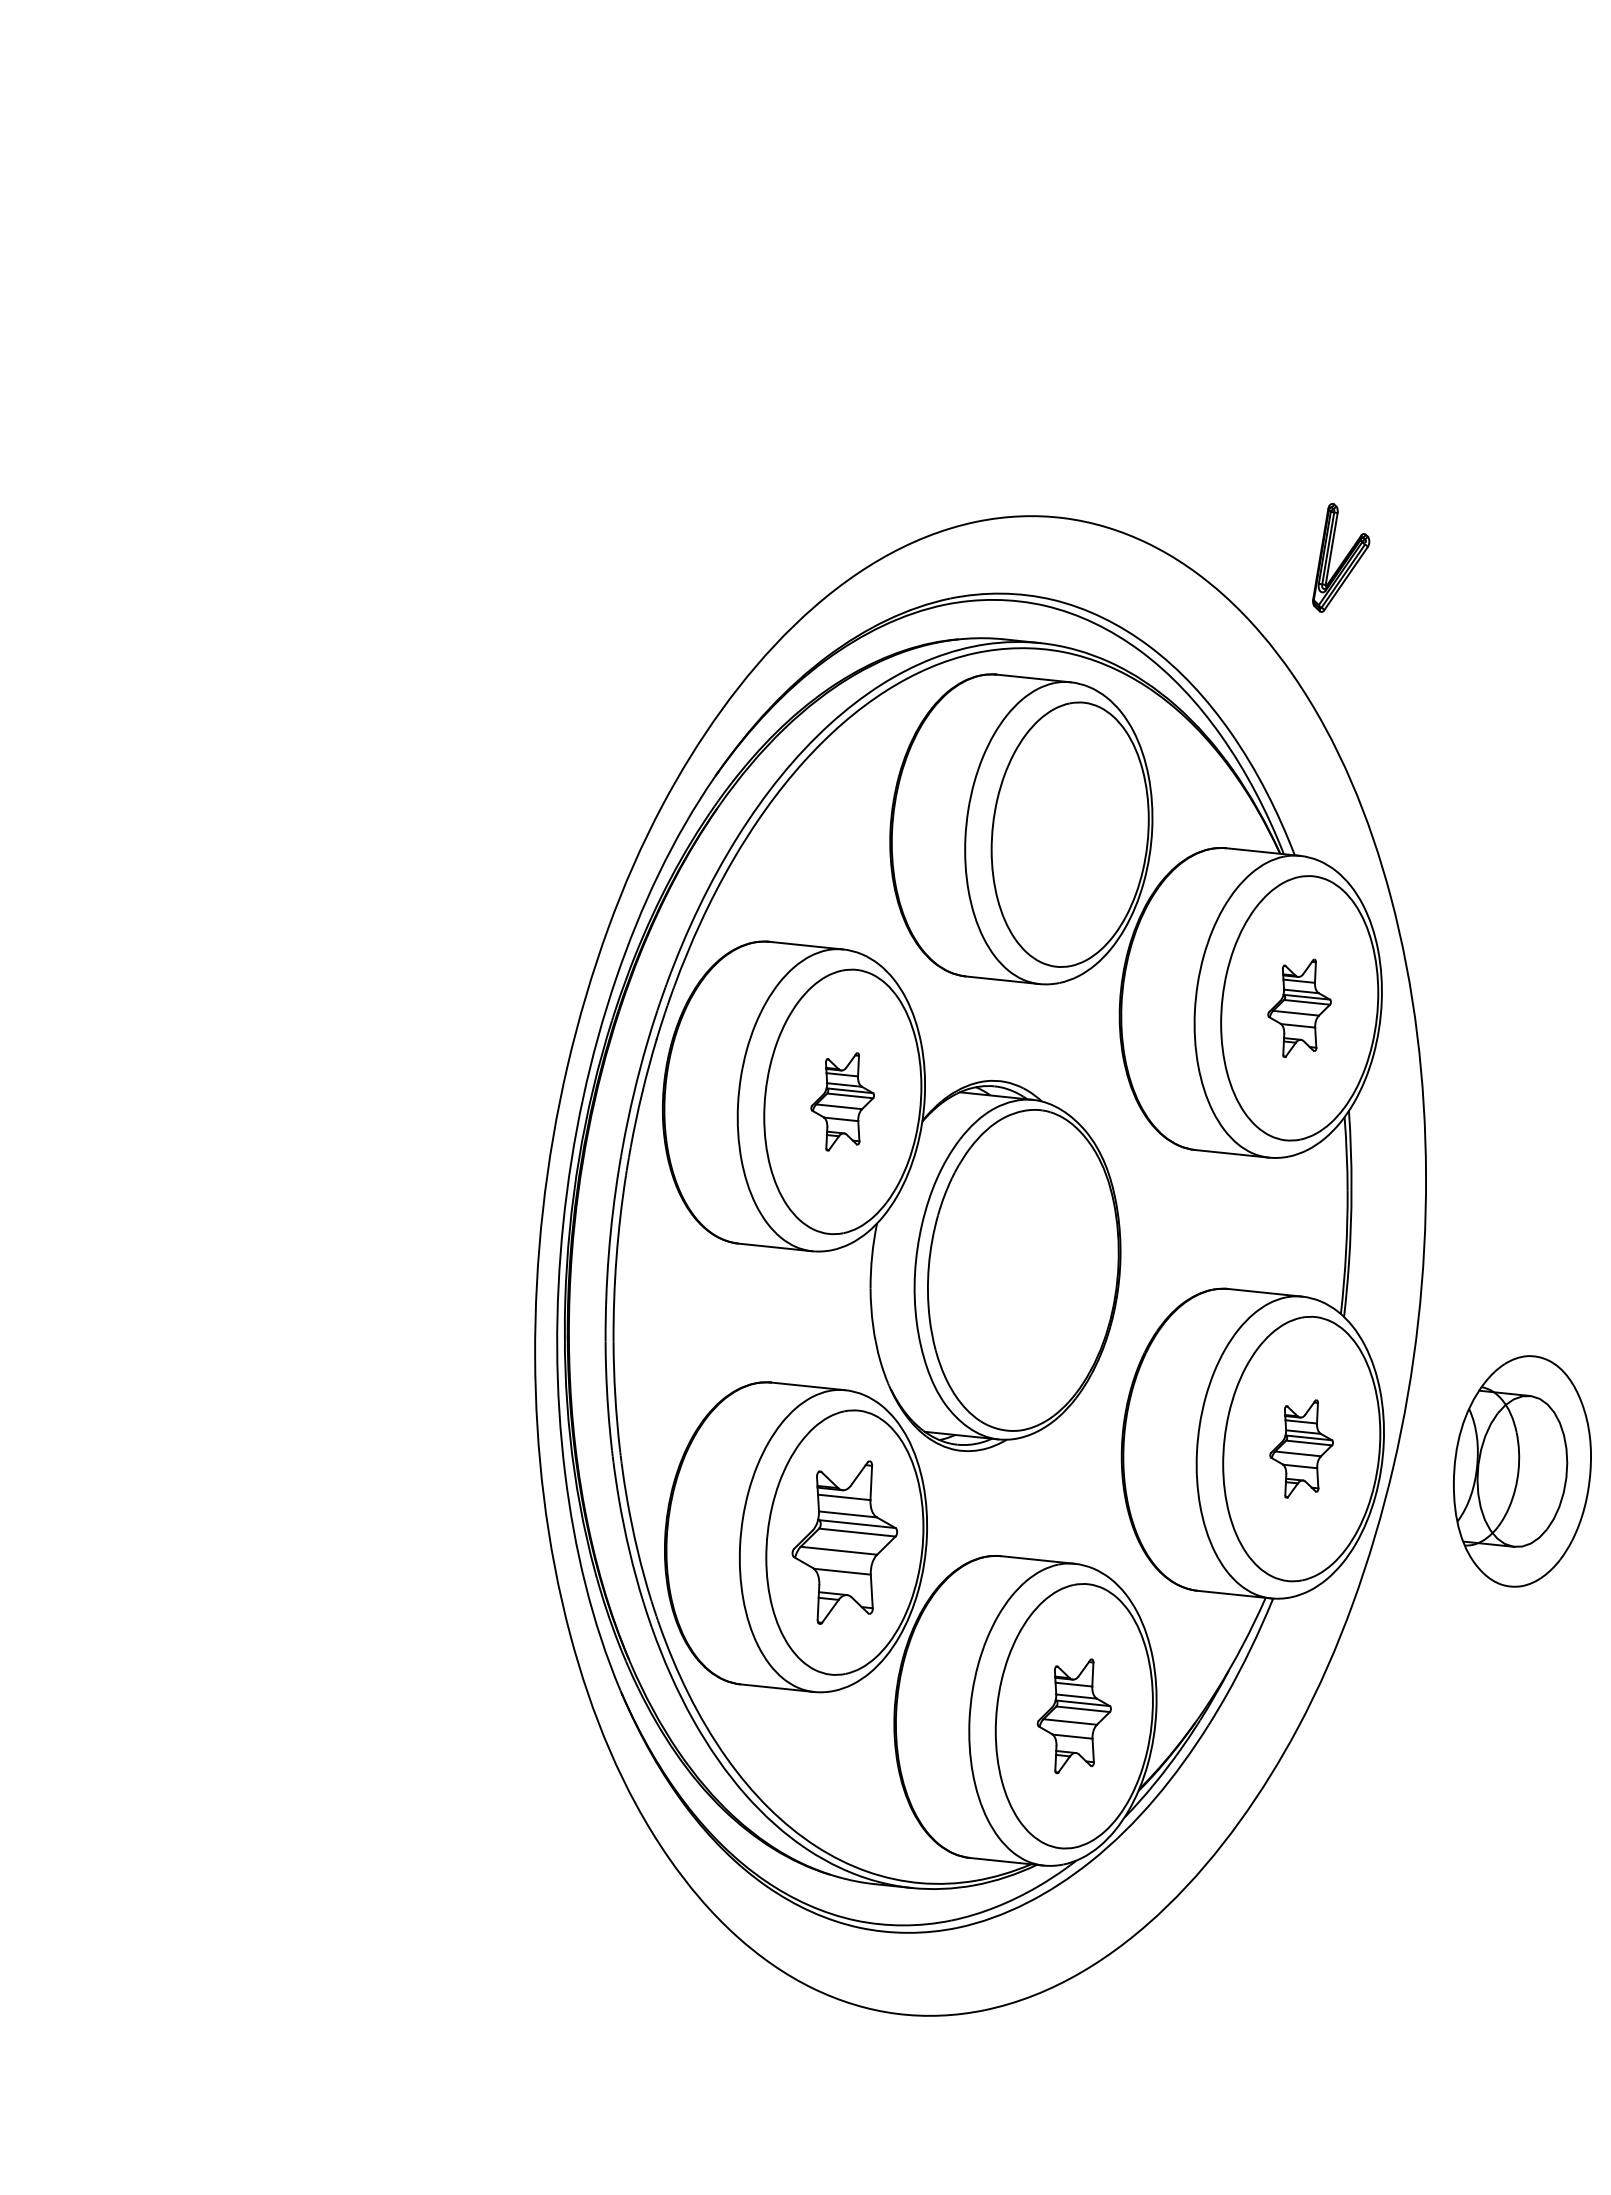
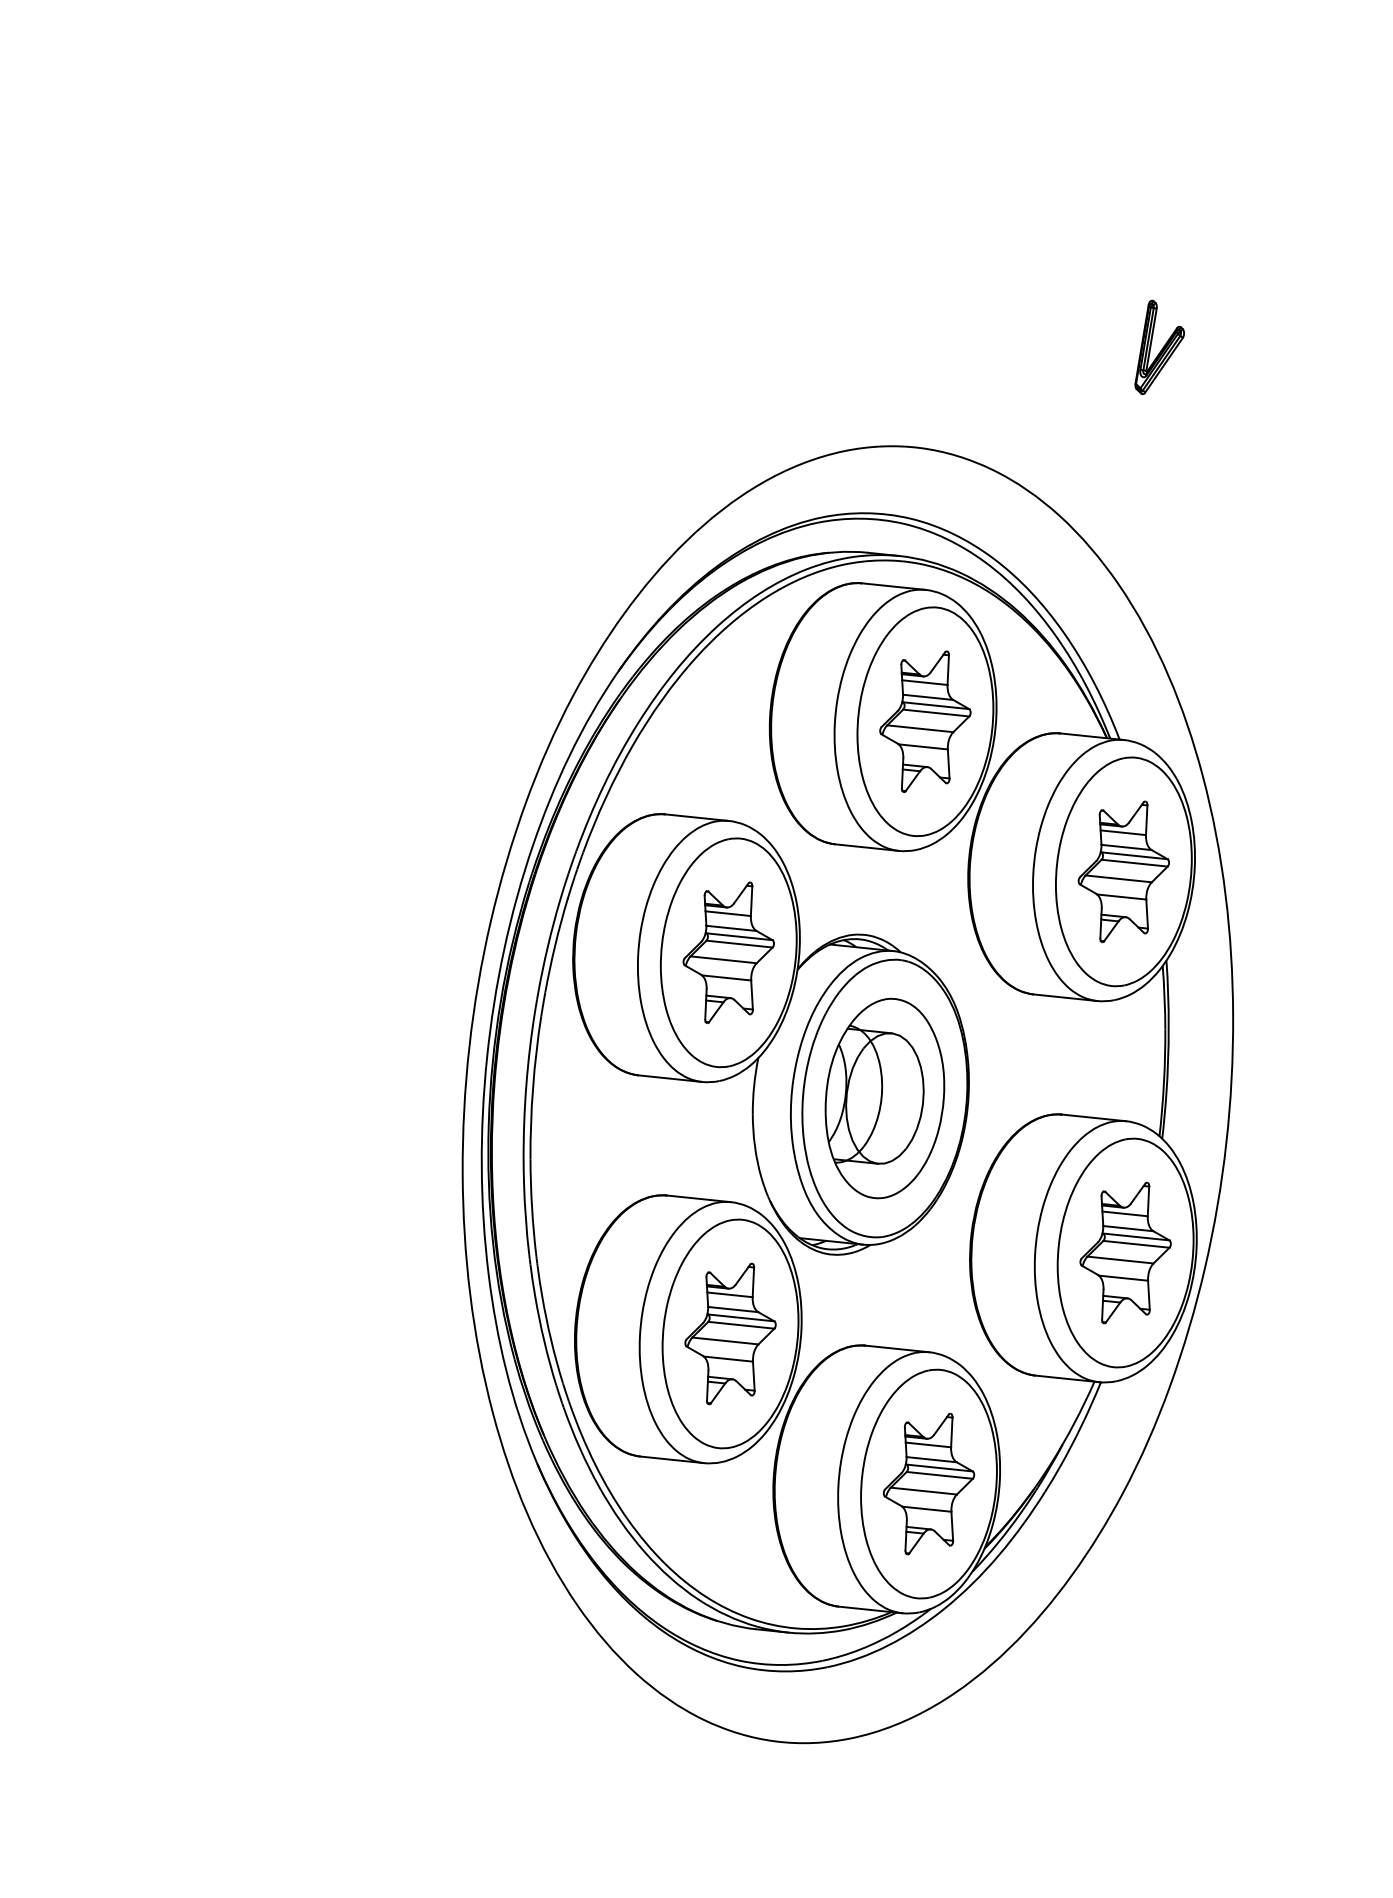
part: (1341, 557) -> (1160, 347), moved
part: (1070, 834) -> (925, 721), added
part: (1299, 1008) -> (1123, 872), size x1.67
part: (842, 1101) -> (728, 952), size x1.67
part: (1301, 1448) -> (1125, 1252), size x1.67
part: (1522, 1471) -> (885, 1098), moved
part: (1074, 1716) -> (929, 1484), size x1.43

